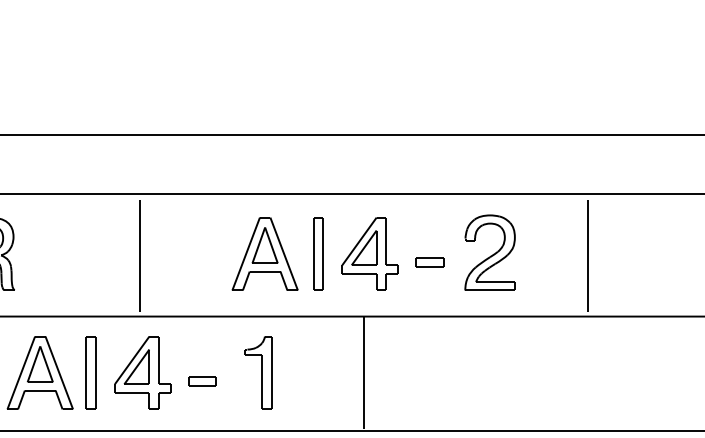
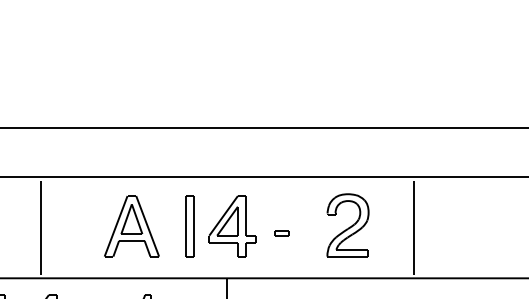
part: (489, 252) -> (347, 225), moved
part: (264, 253) -> (131, 225), moved
part: (429, 262) -> (281, 233), size x0.6

